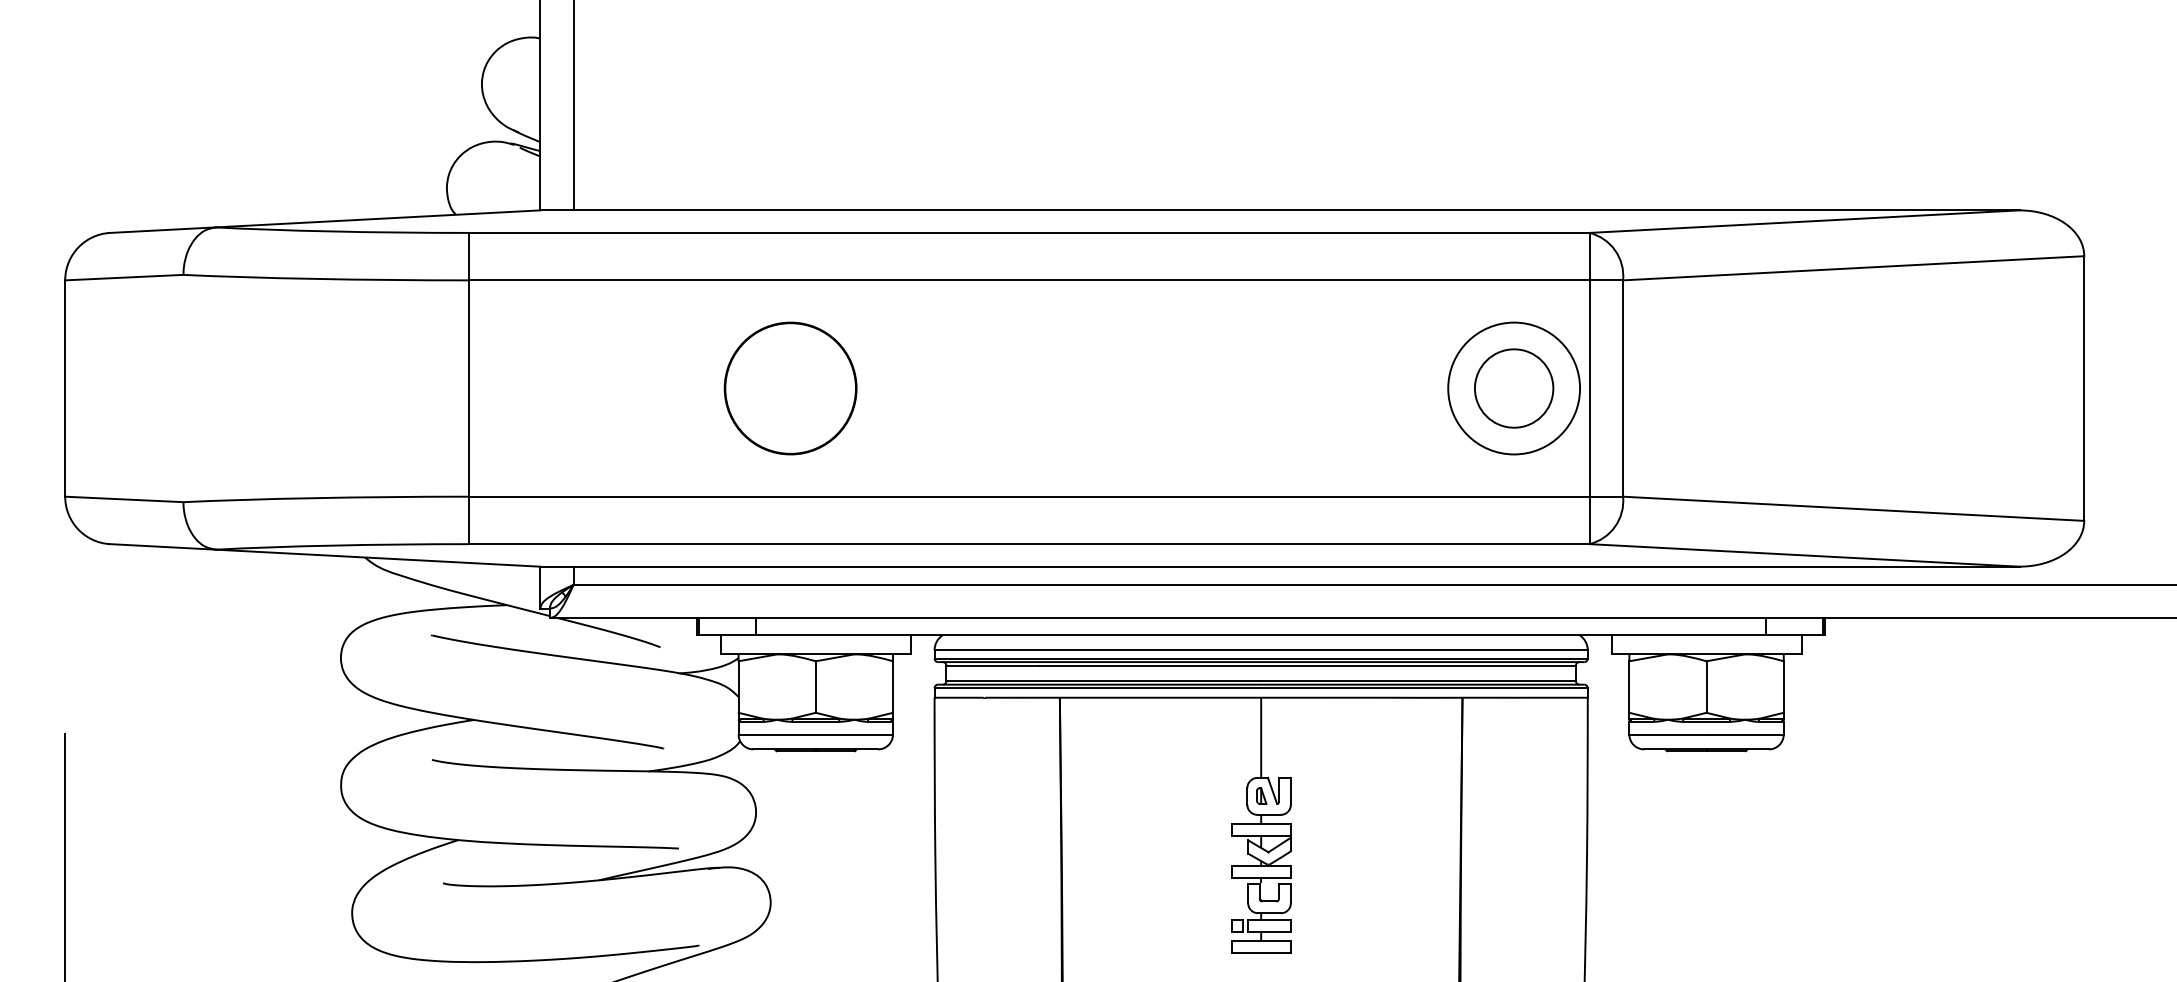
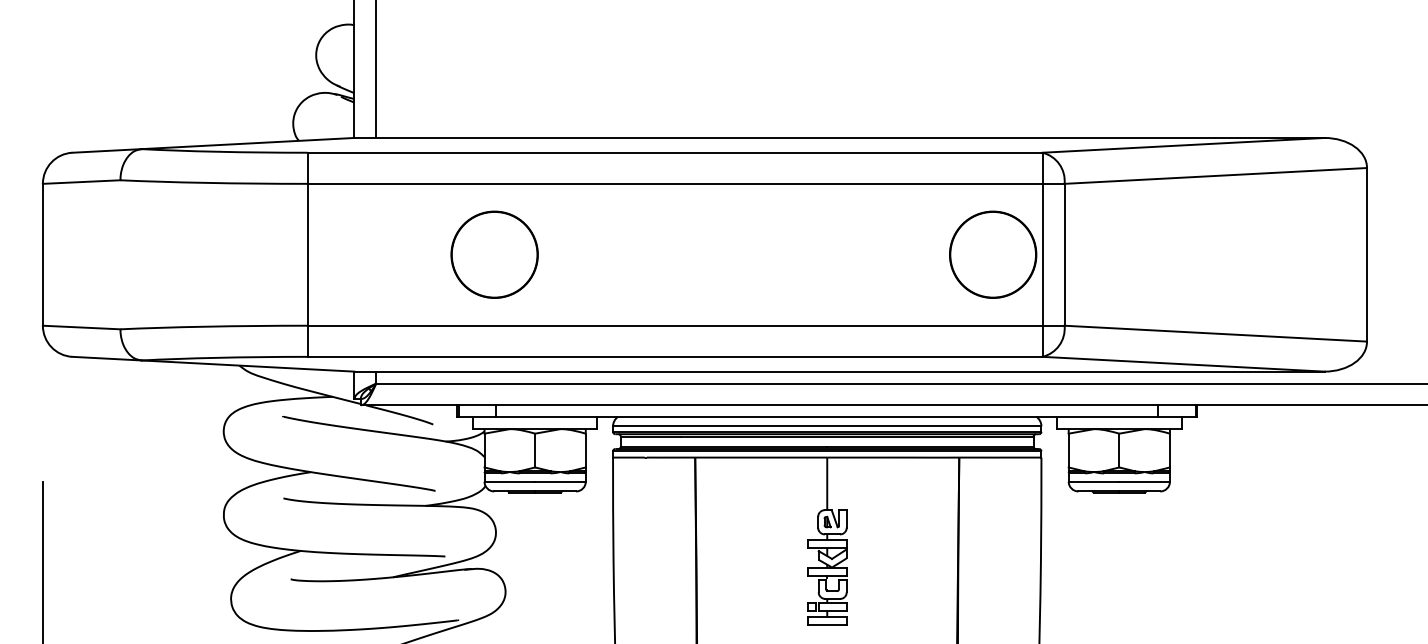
circle: (790, 388) -> (494, 254), moved
circle: (1513, 388) -> (992, 254), size x1.67

